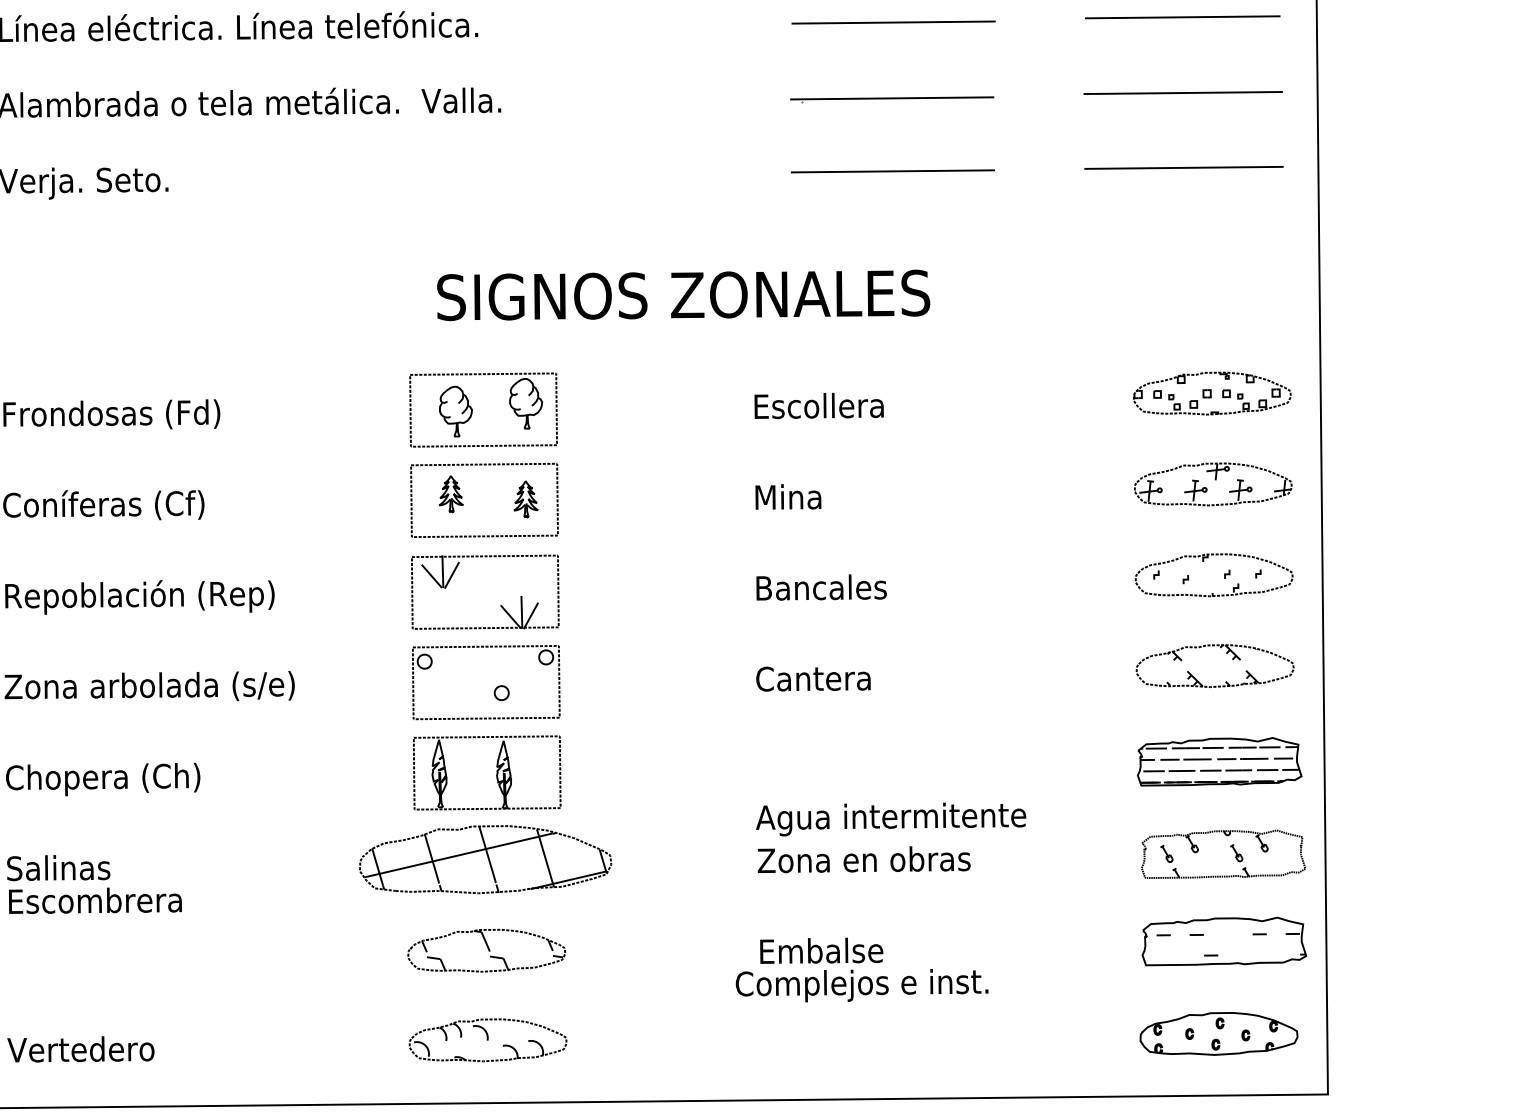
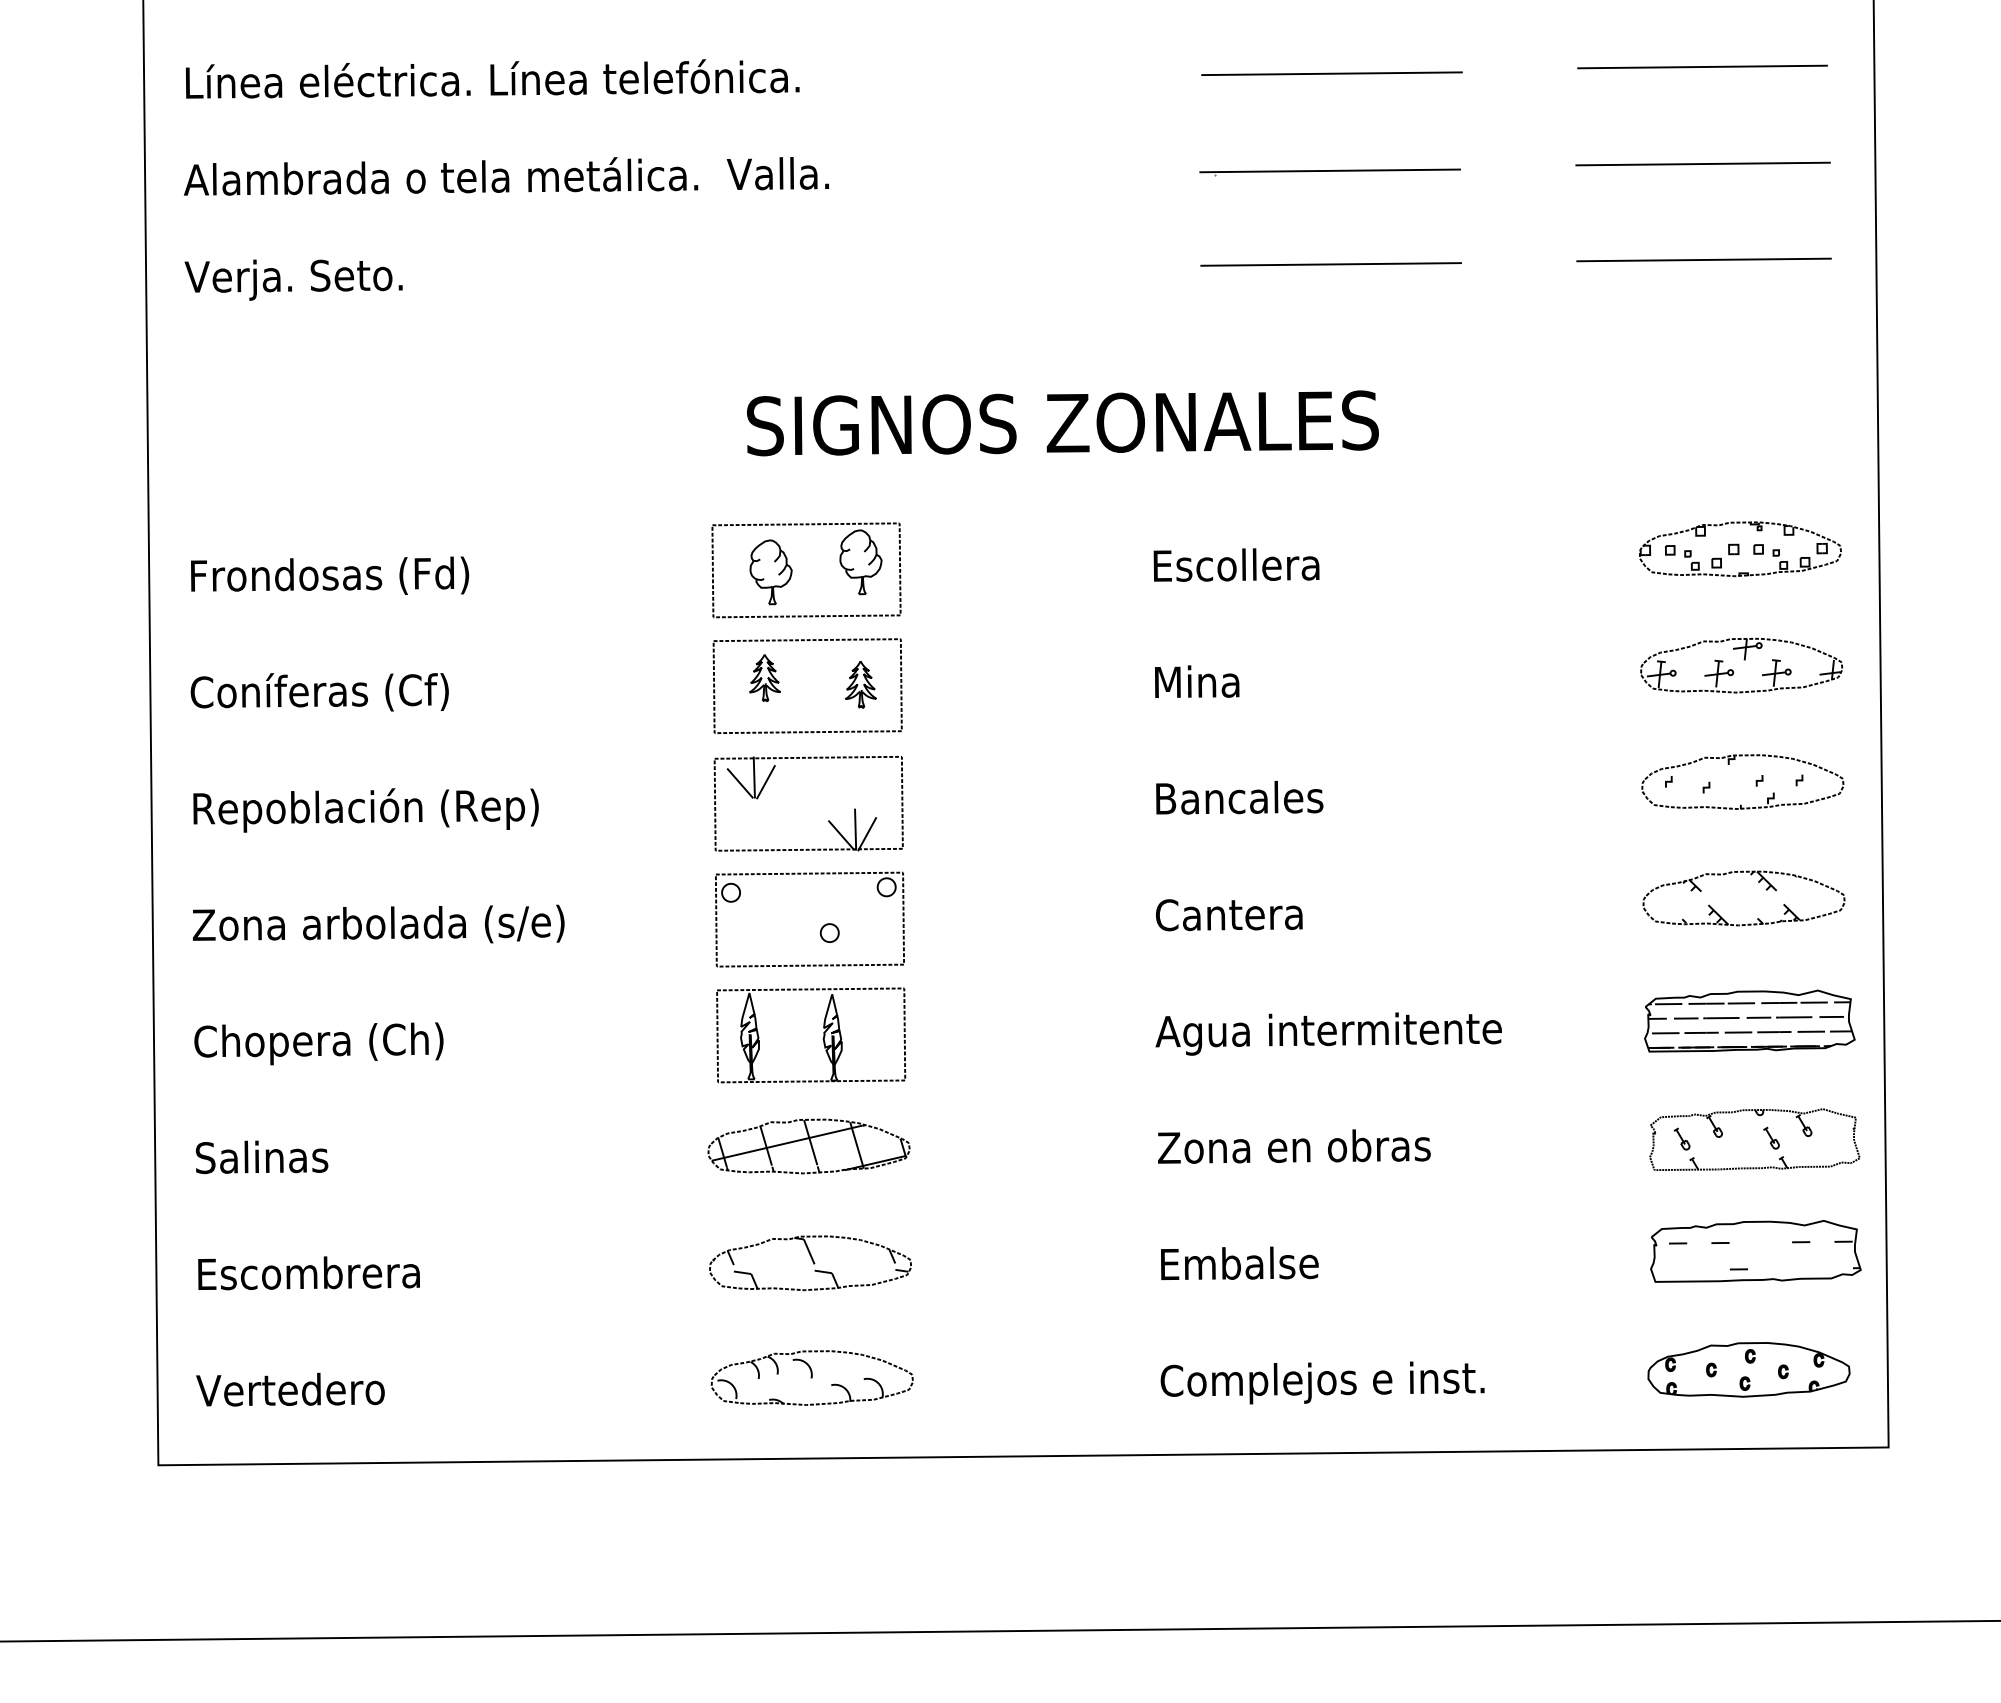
text: (890, 819) -> (1328, 1033), moved
part: (485, 859) -> (808, 1146), size x0.62
text: (94, 900) -> (308, 1273), moved
text: (862, 985) -> (1322, 1382), moved

